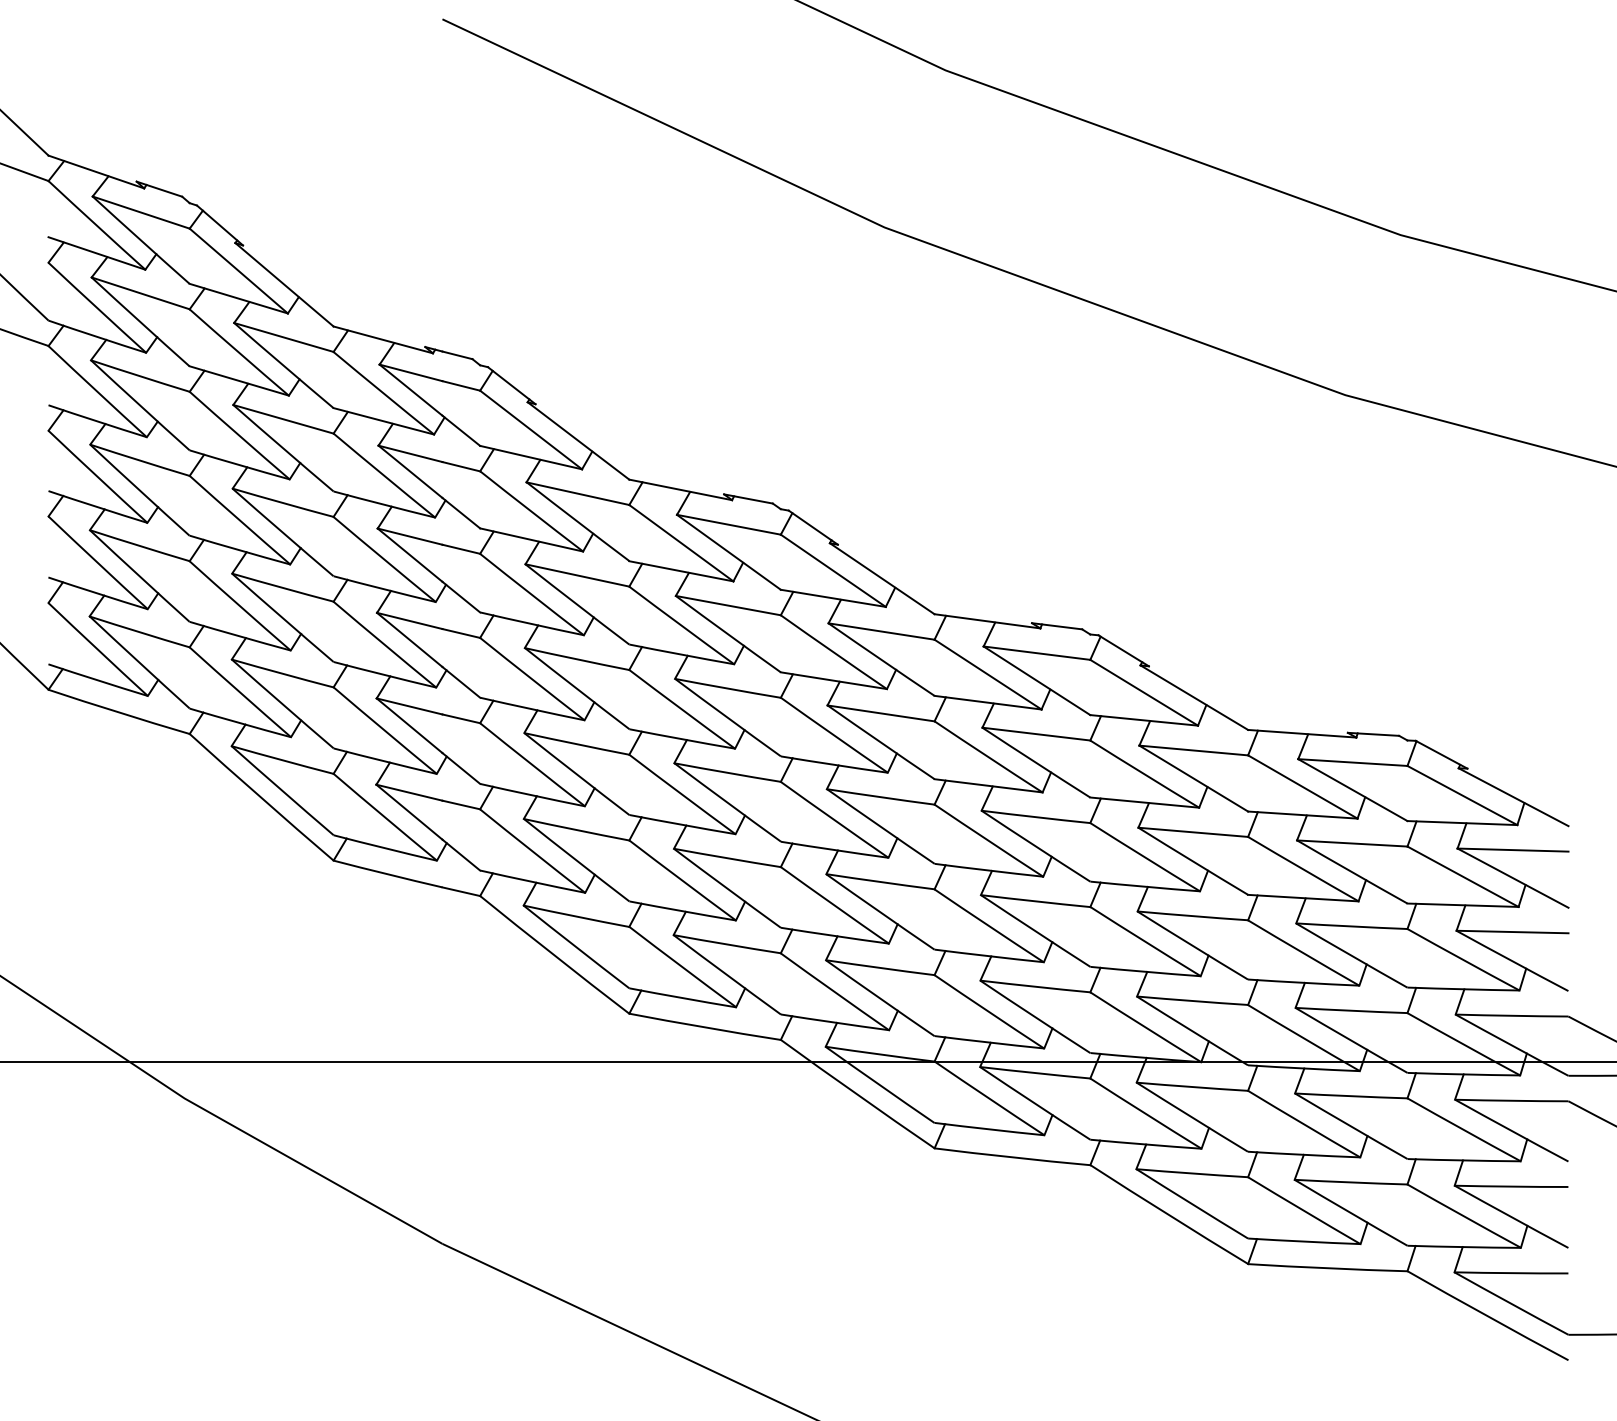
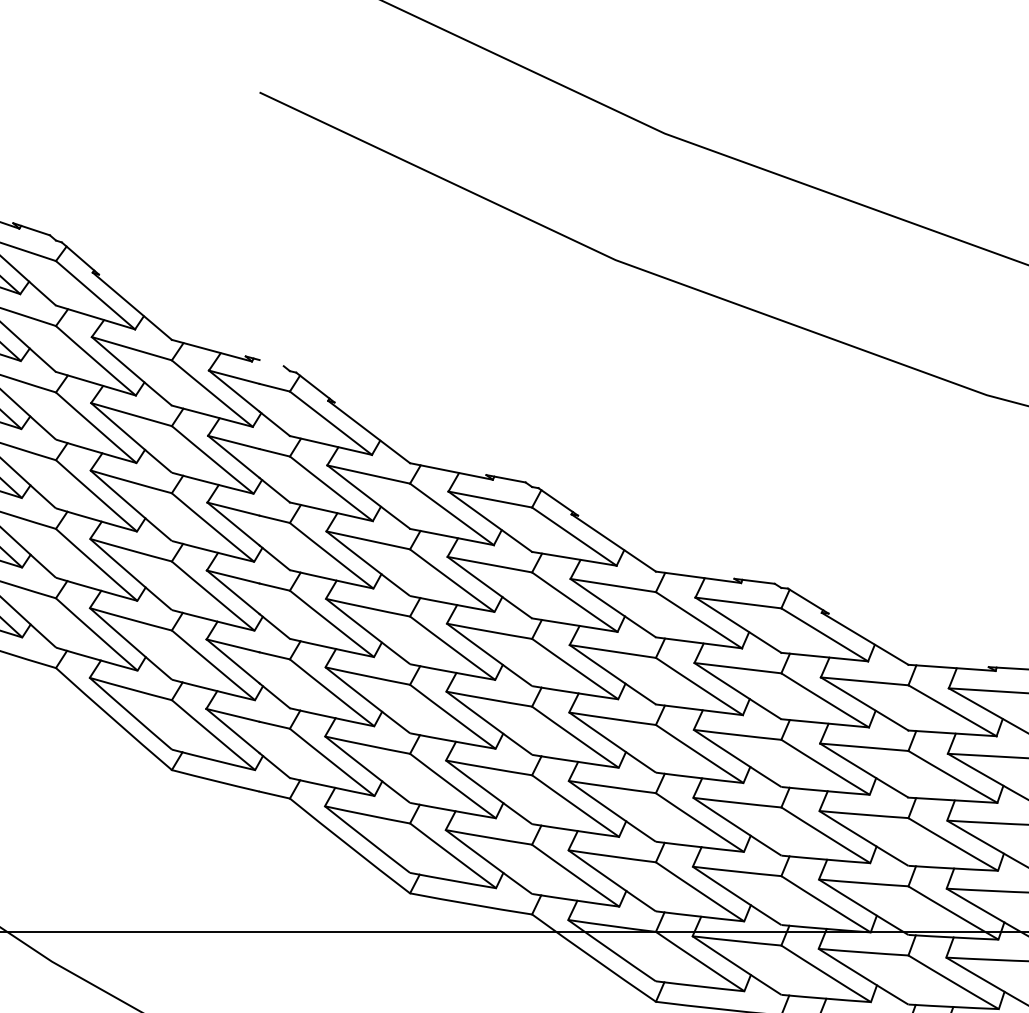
line: (457, 355) -> (271, 363), removed

